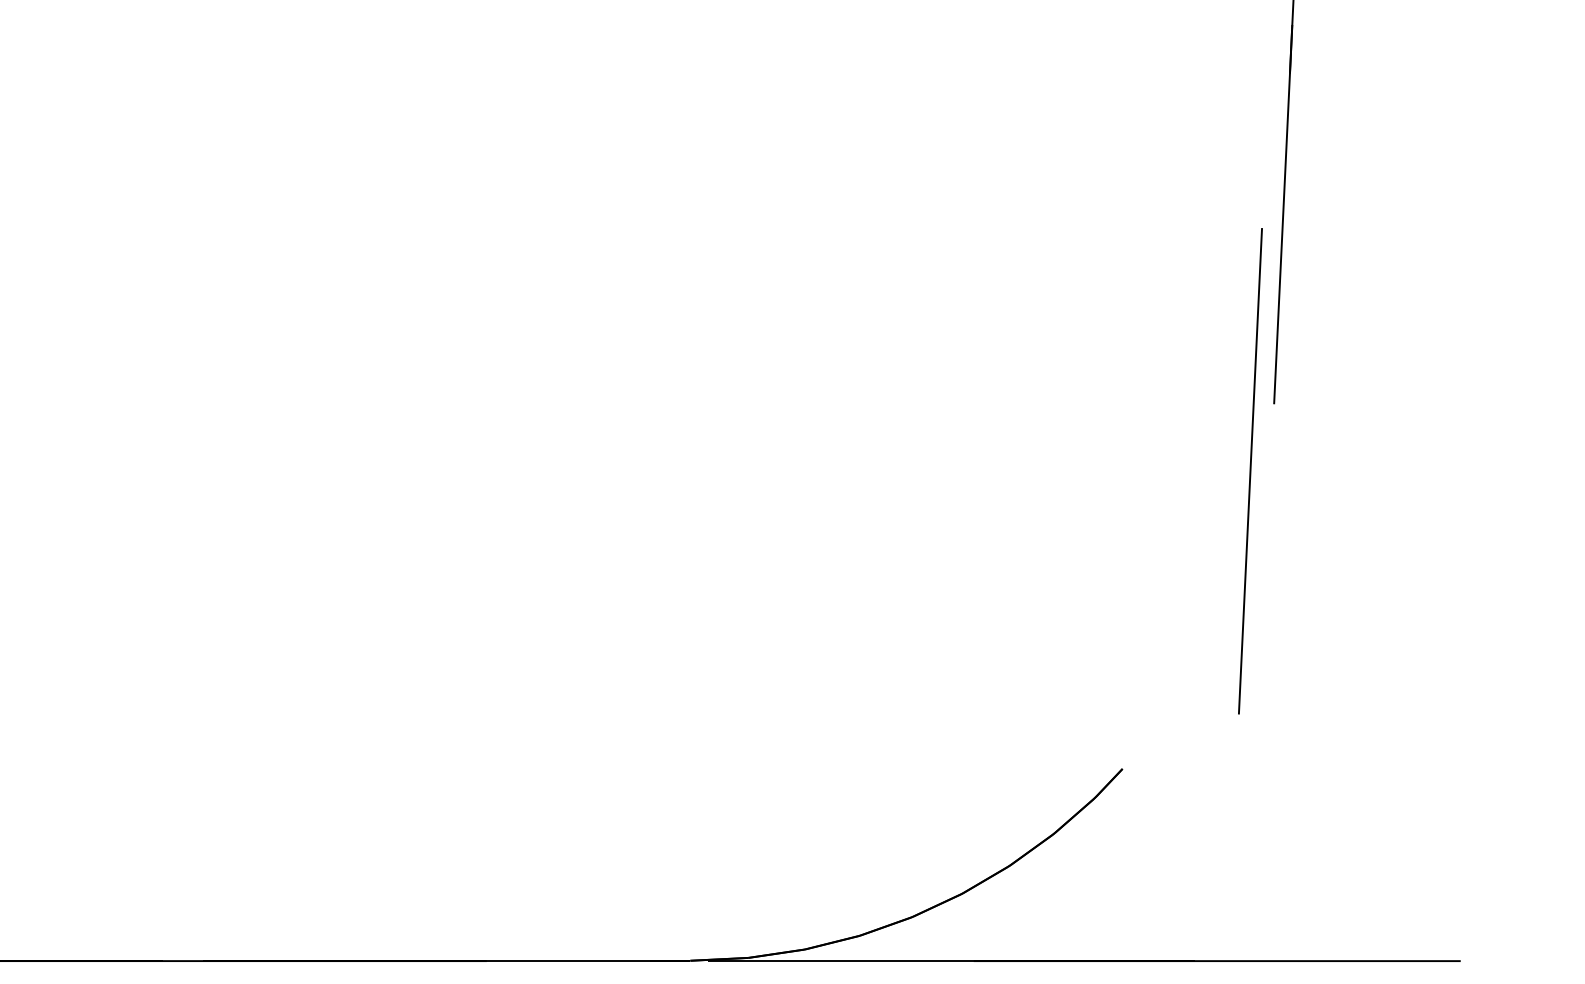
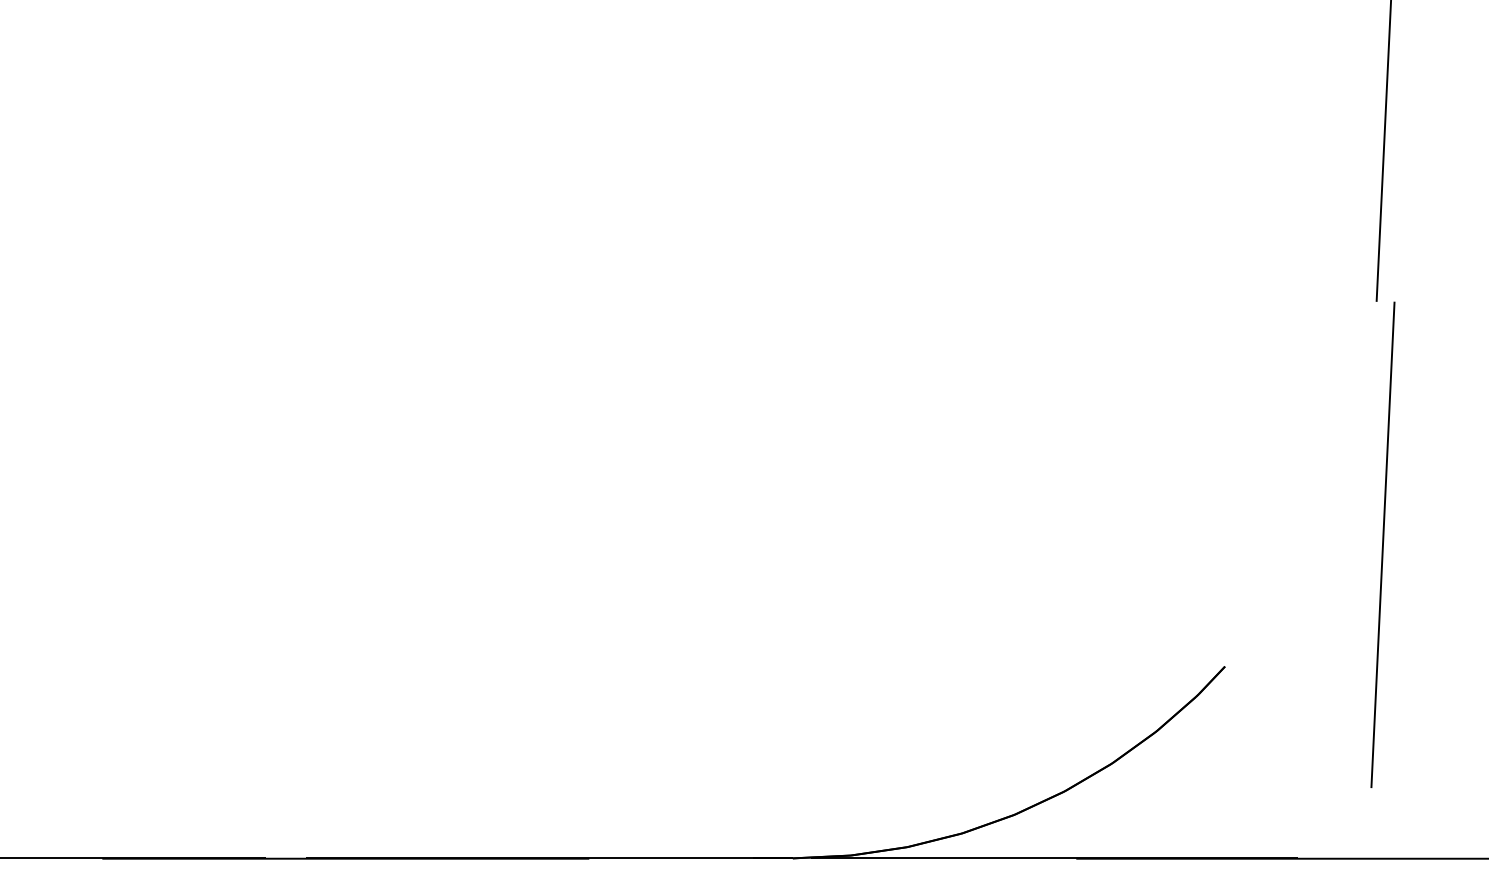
line: (1250, 471) -> (1383, 545), moved

